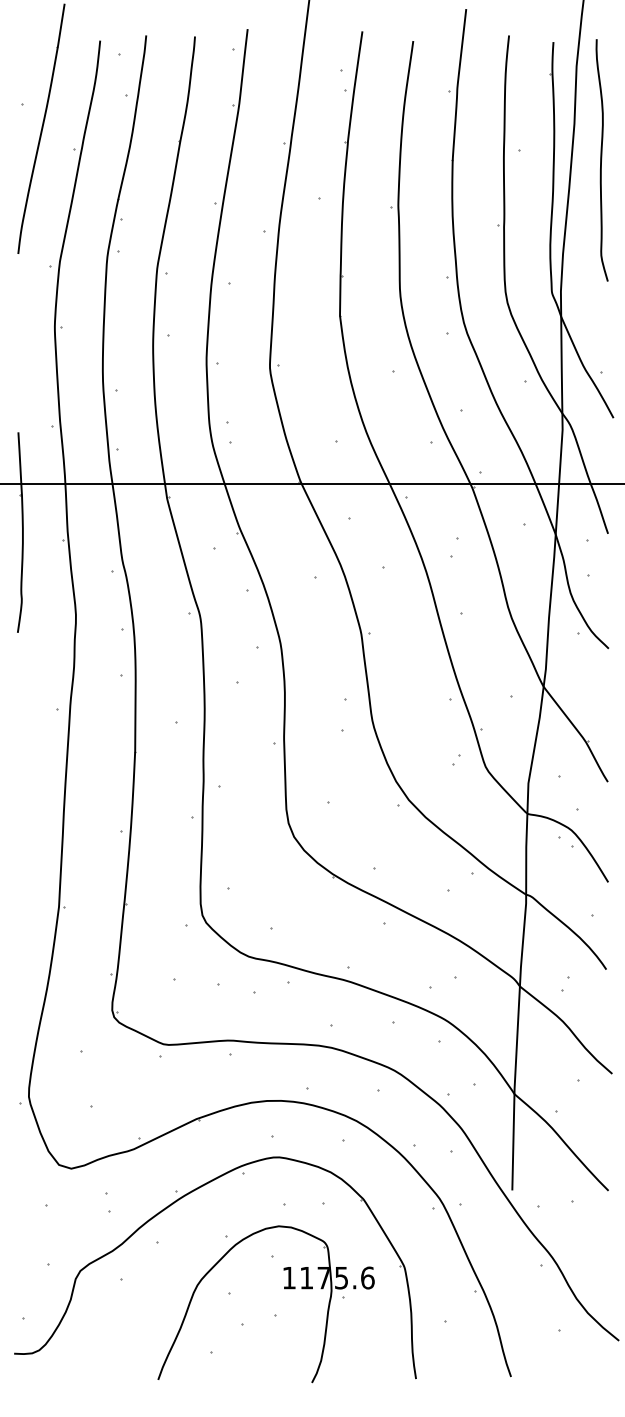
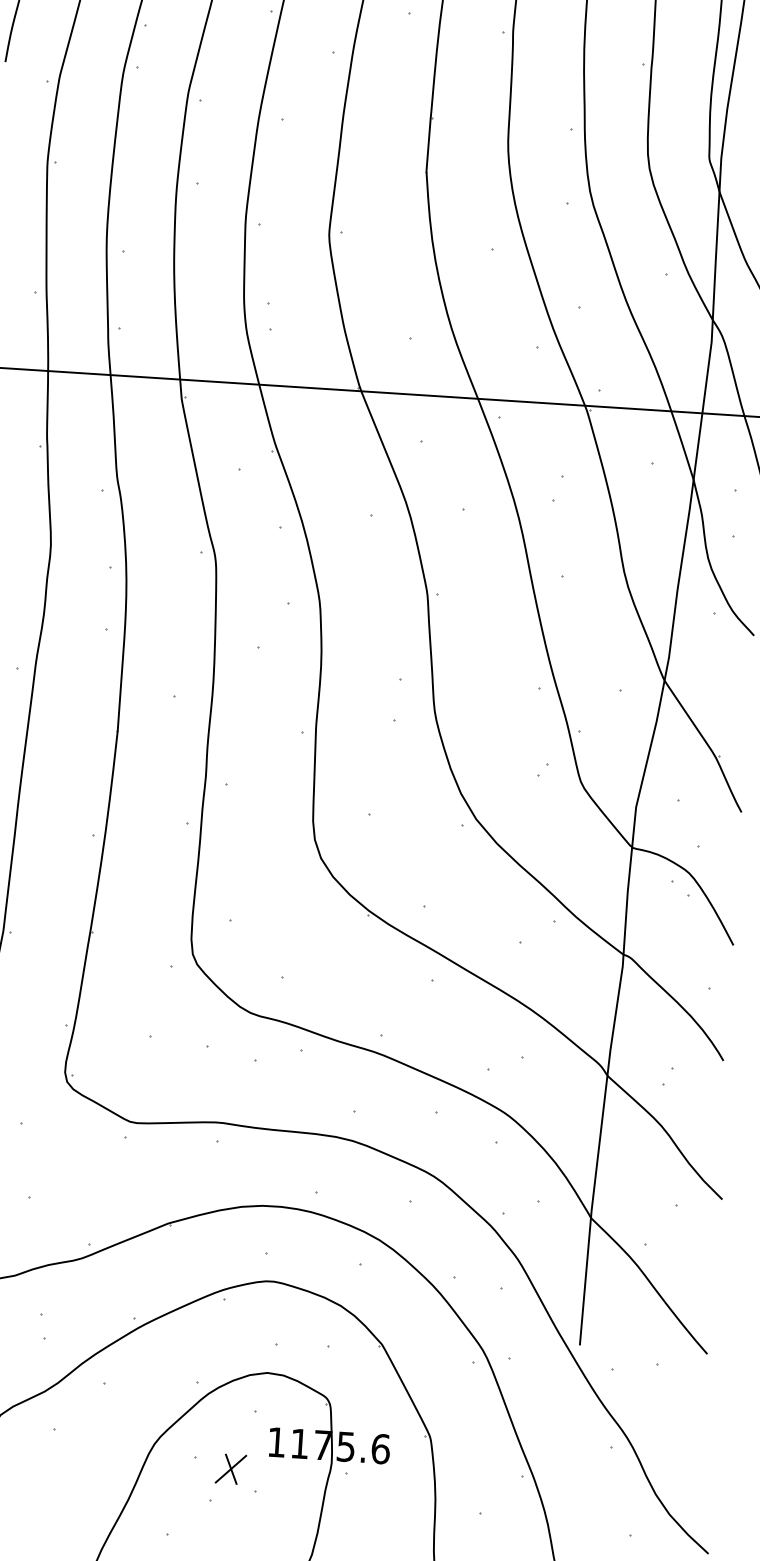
part: (255, 1300) -> (230, 1469), added

